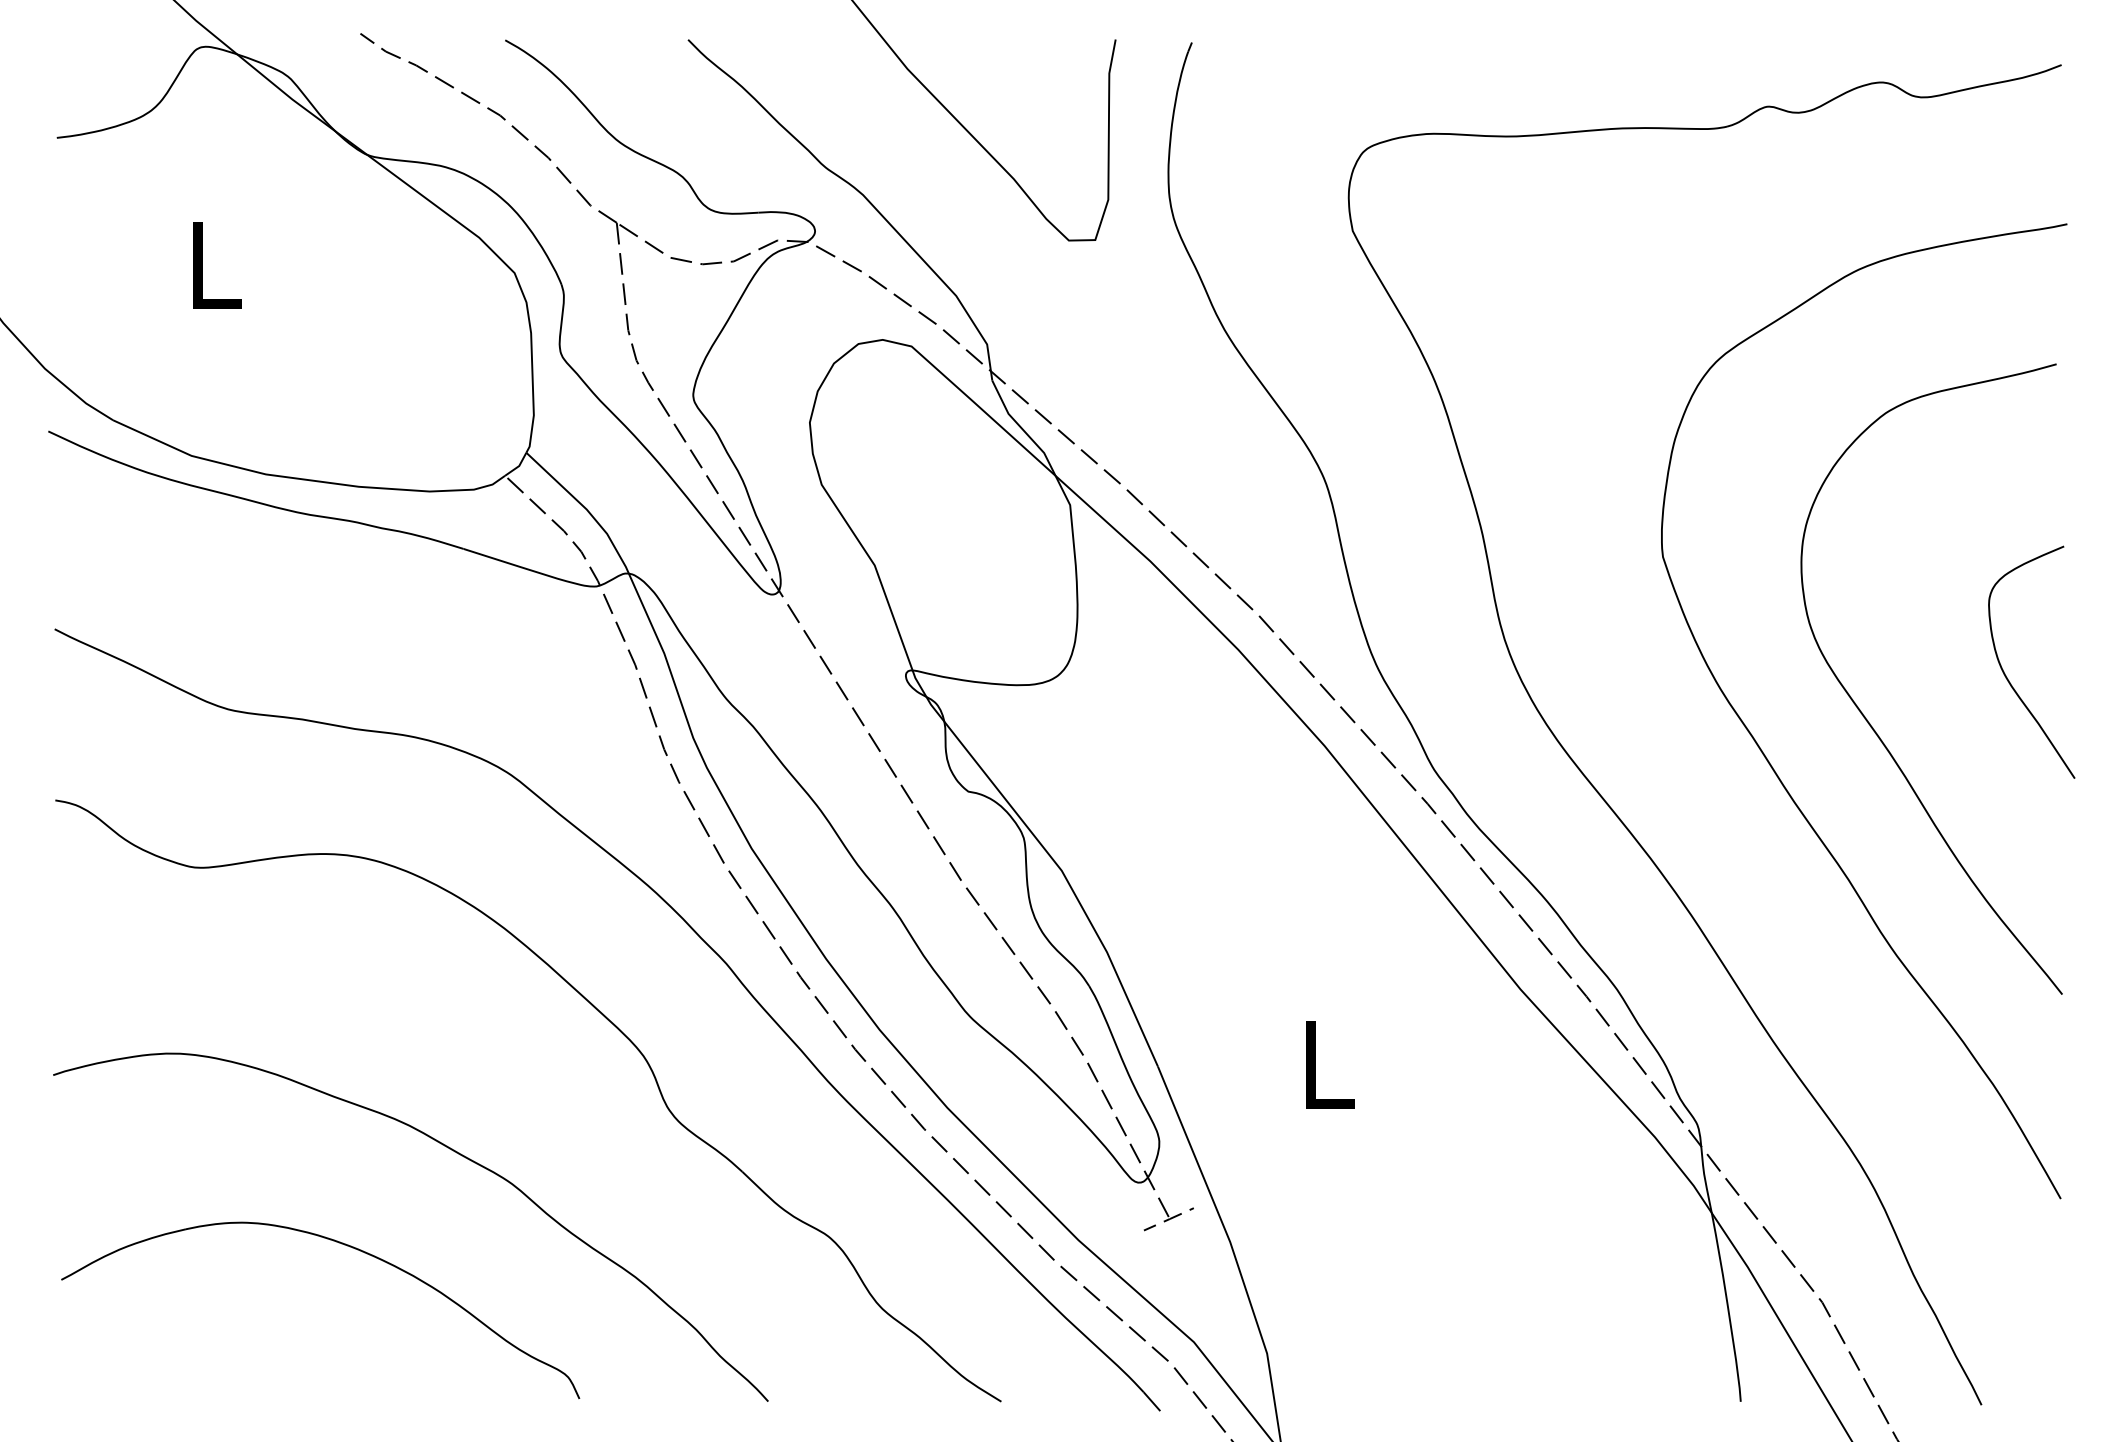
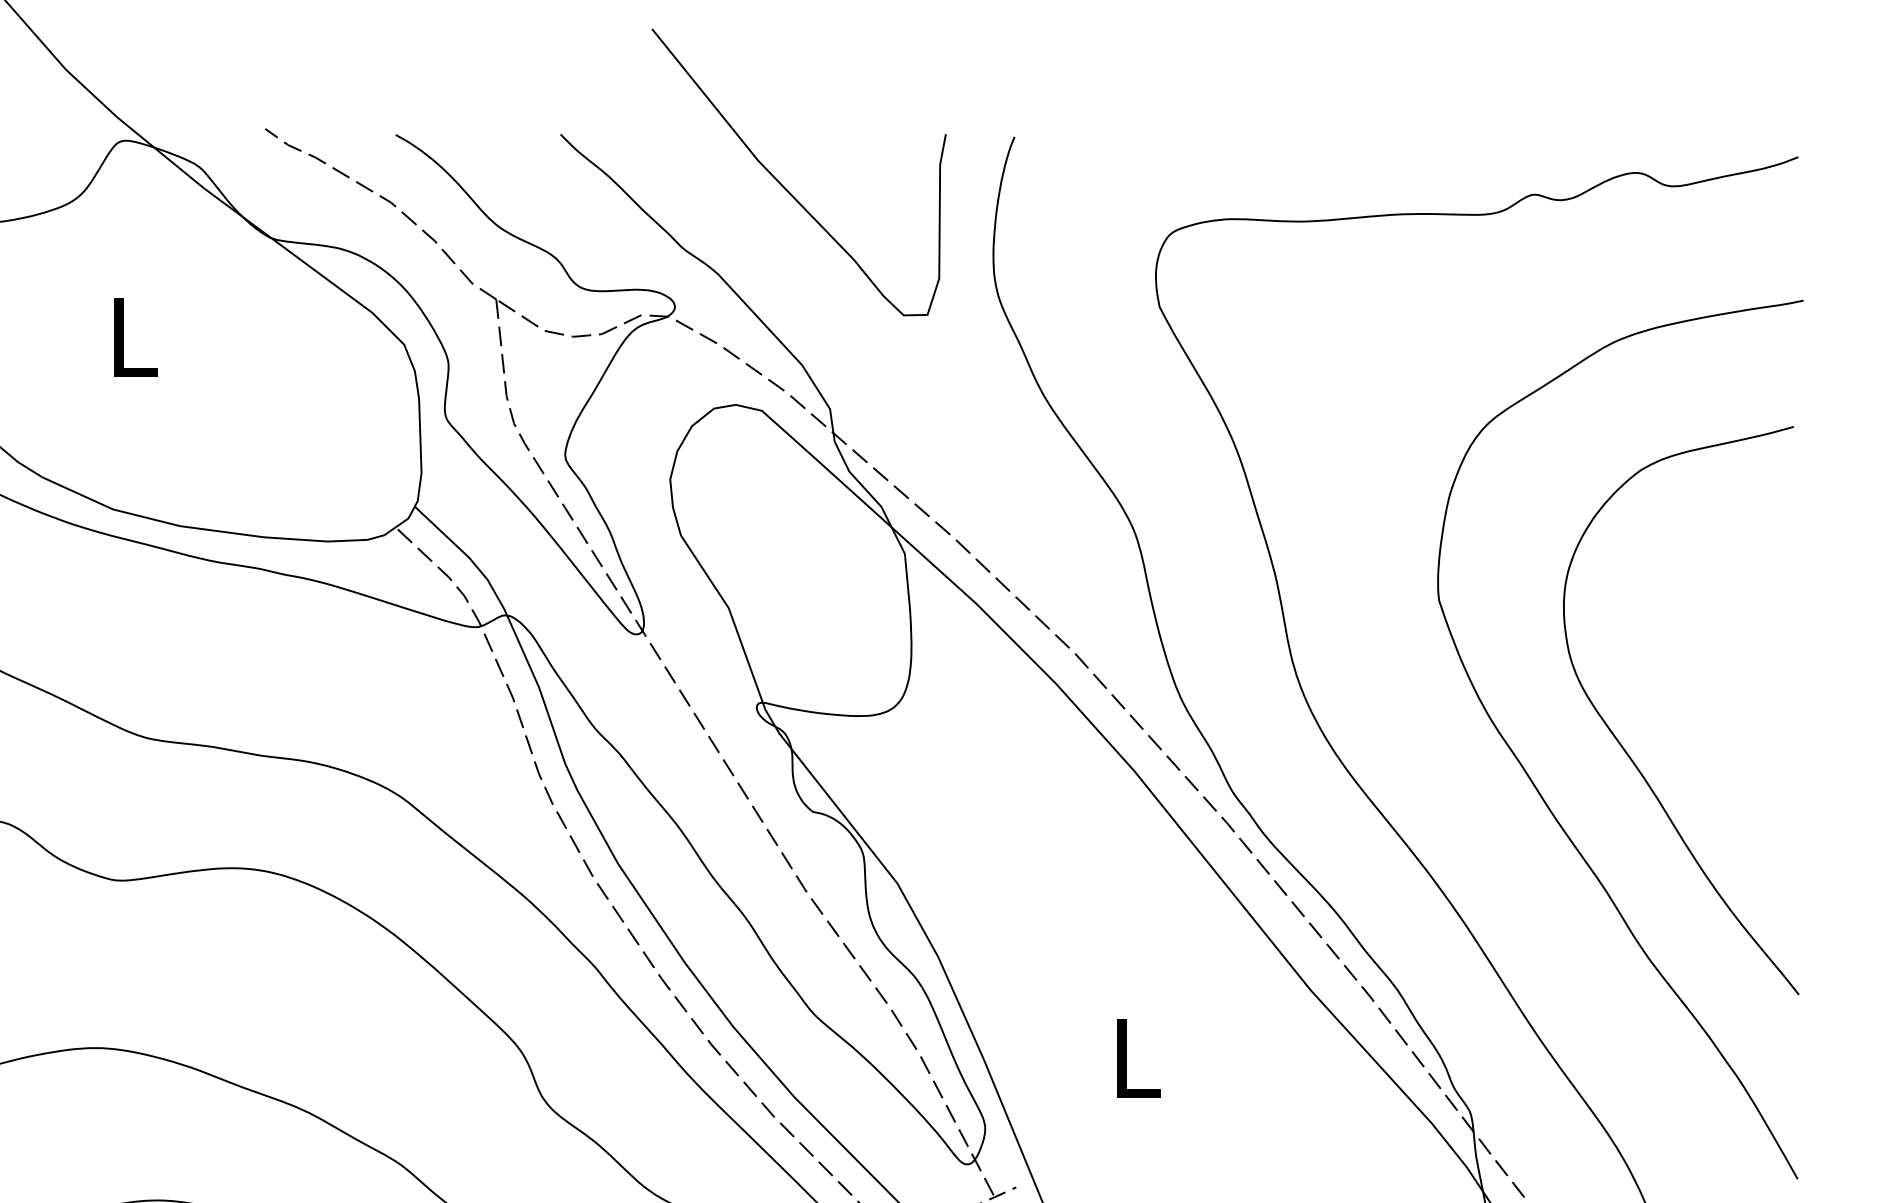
curve: (2005, 673) -> (1747, 705), removed

